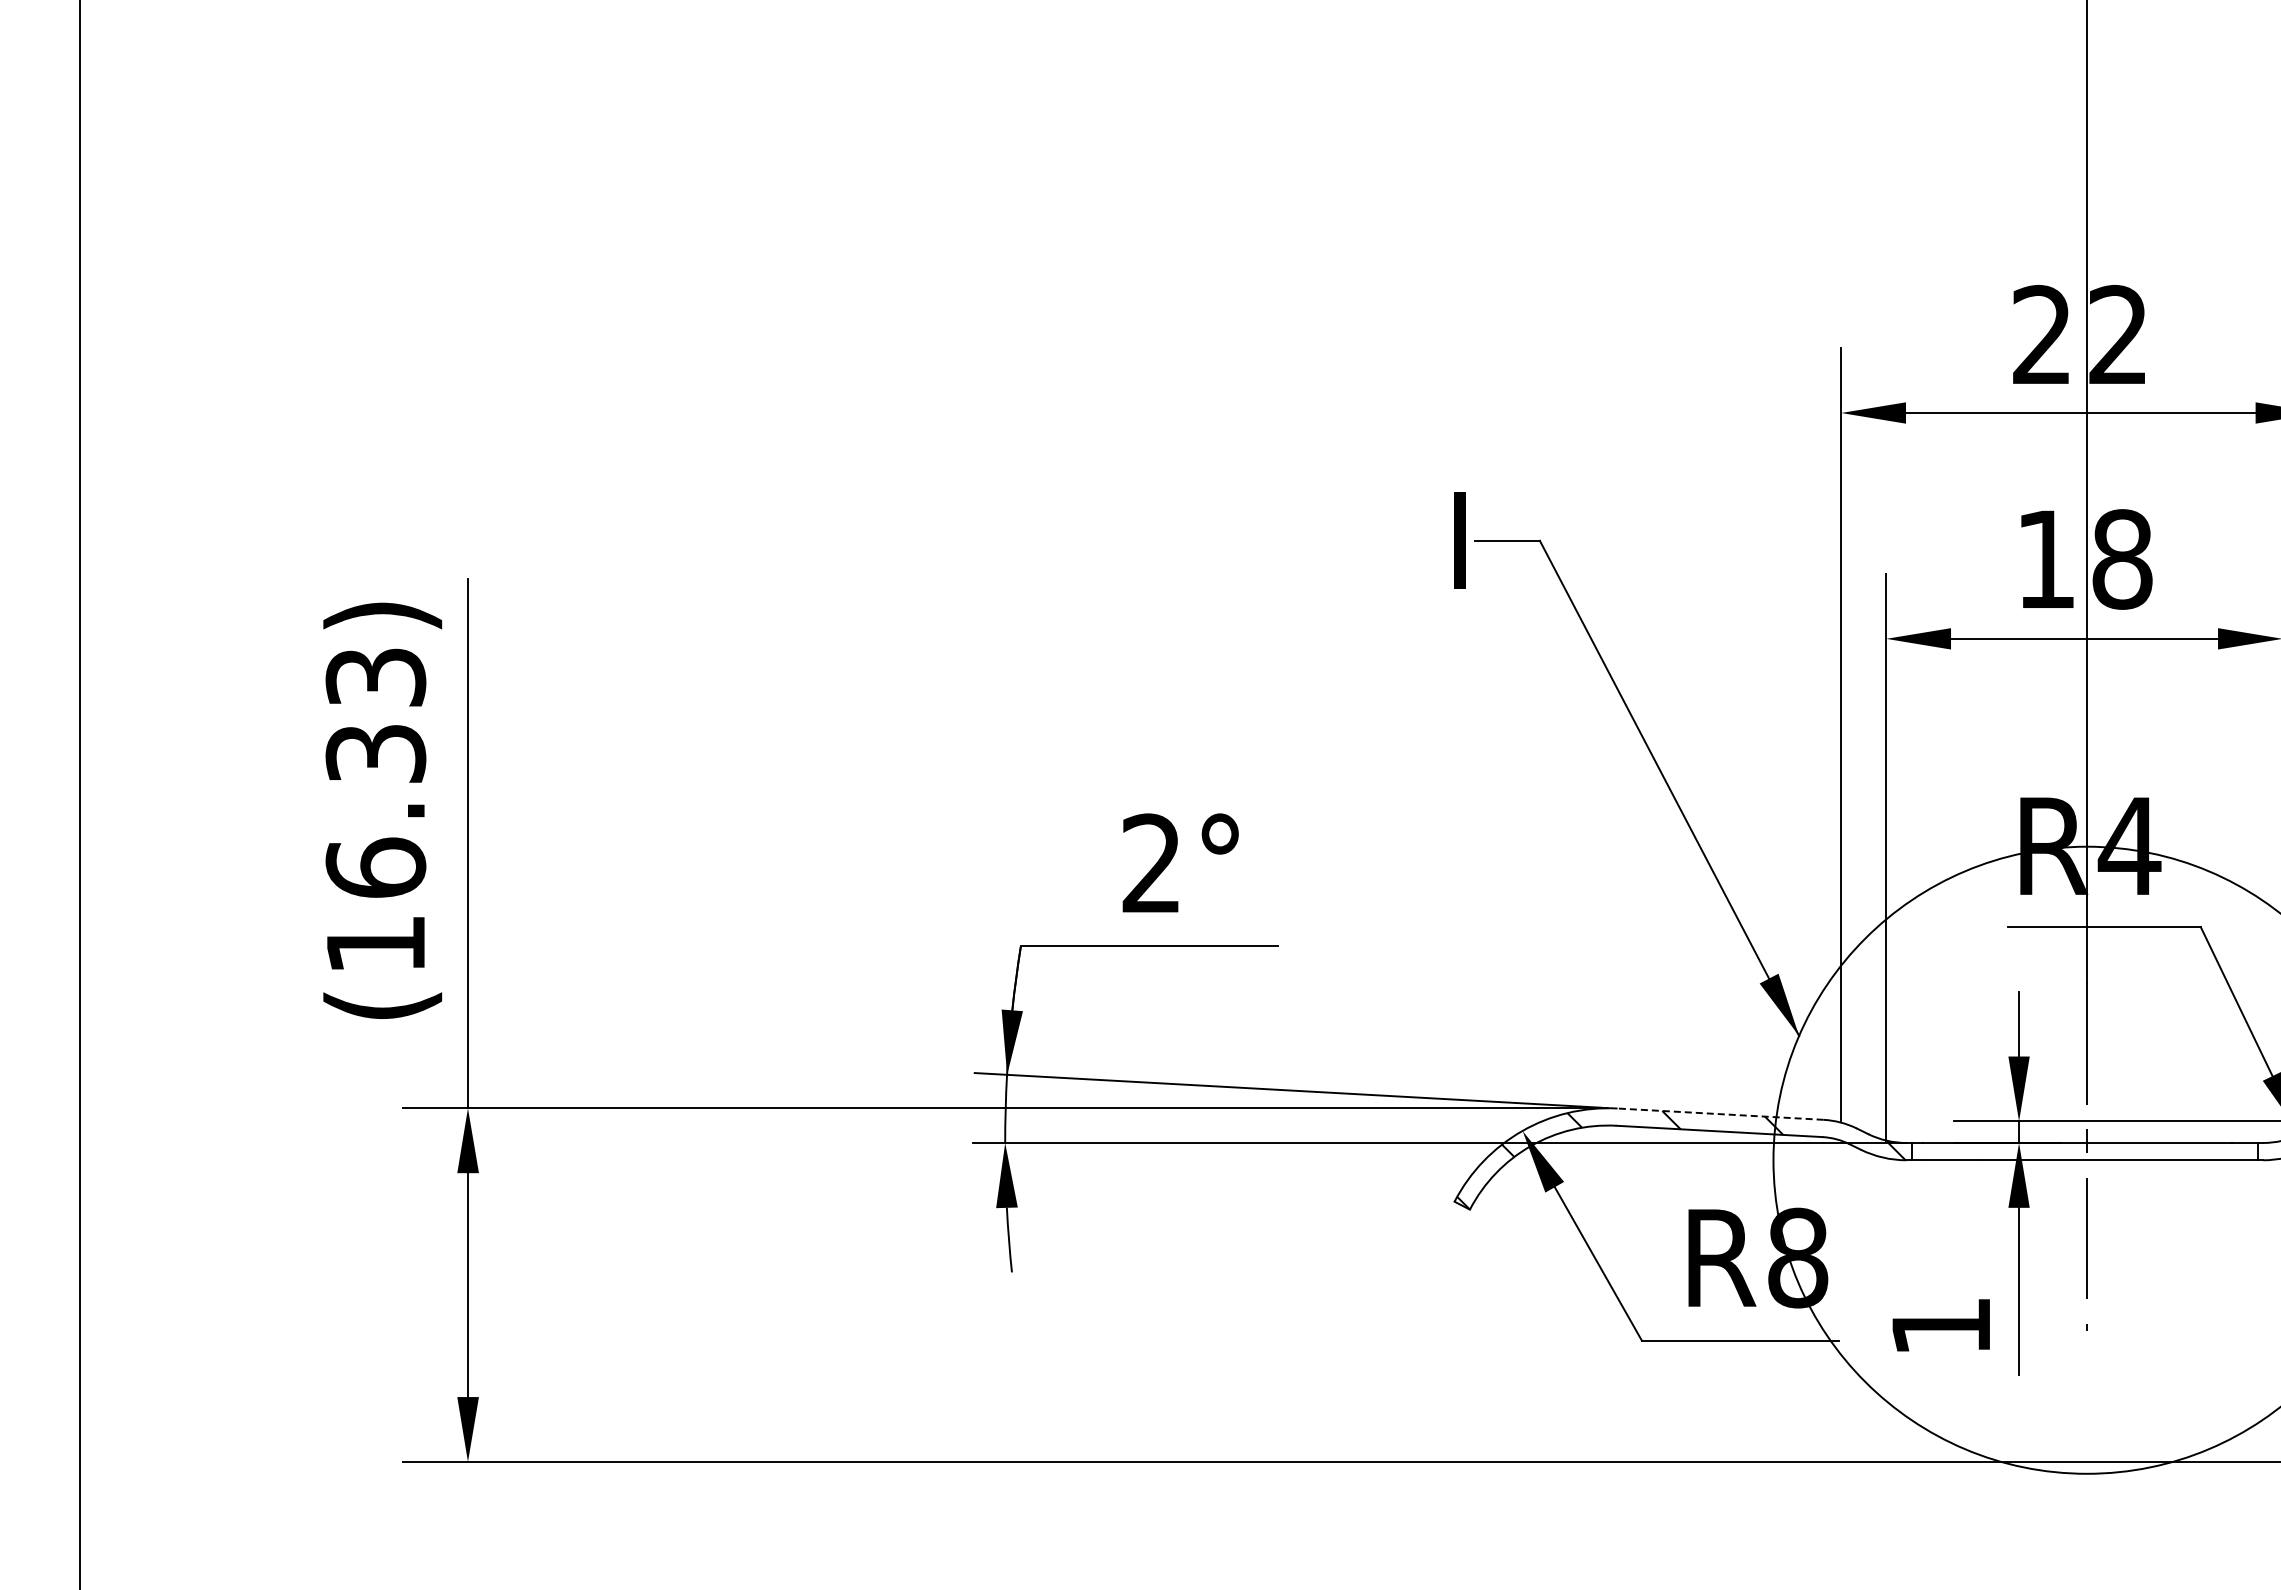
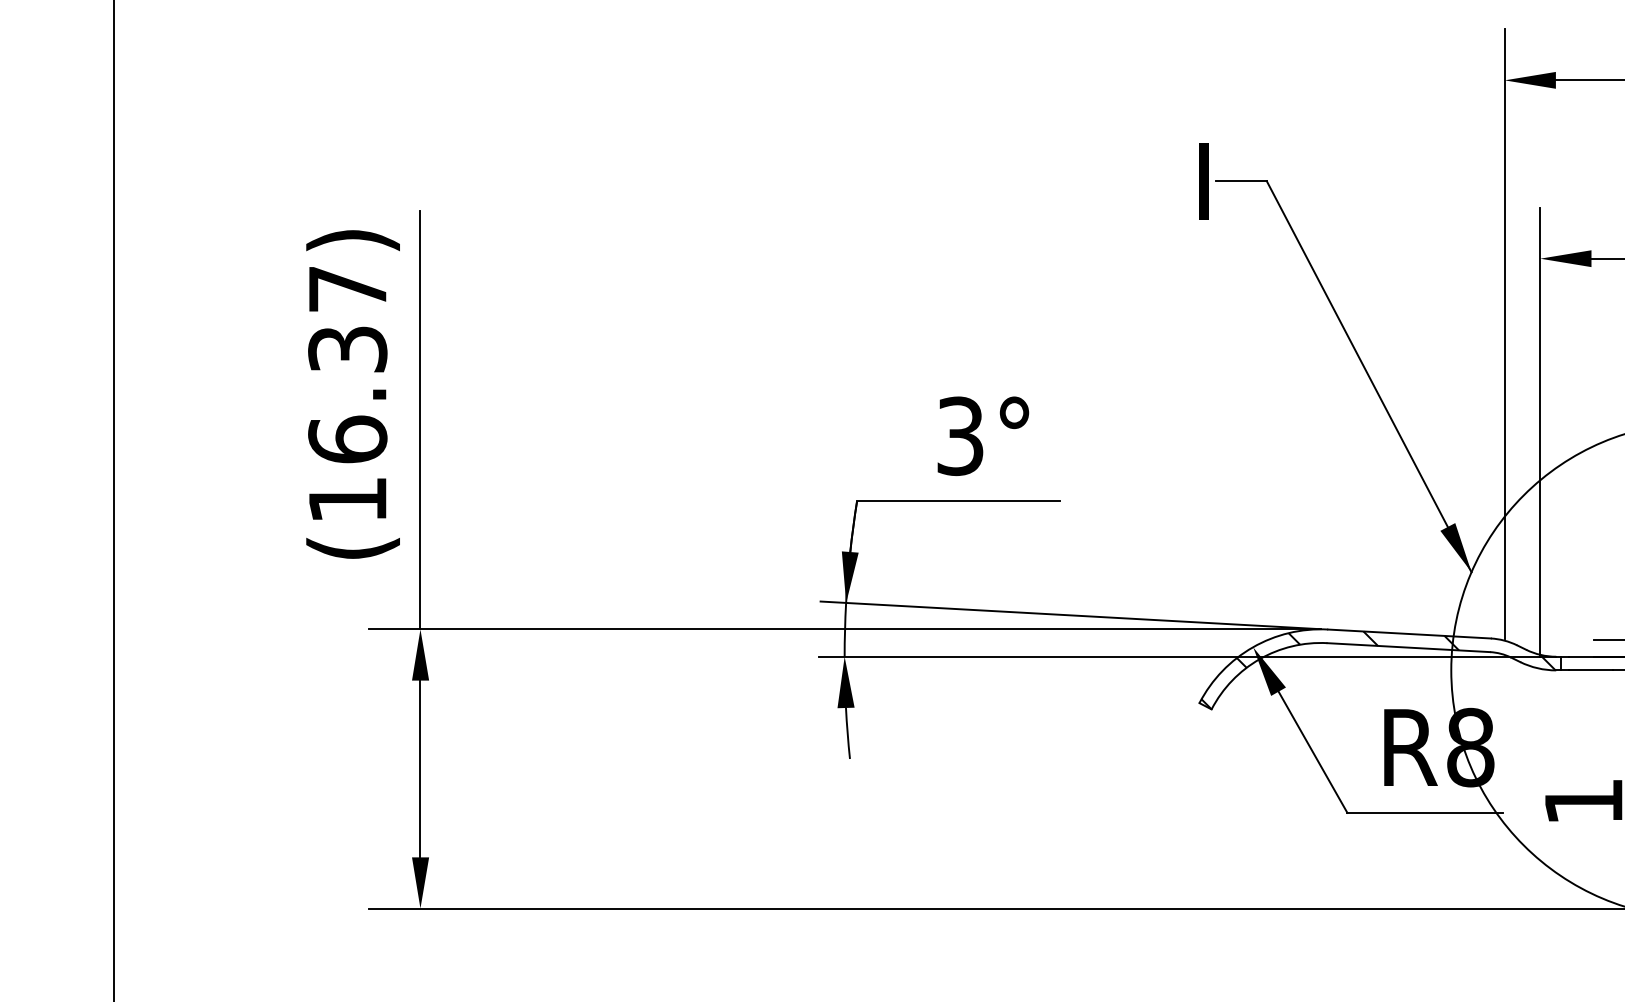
text: (375, 677) -> (347, 289), (16.33) -> (16.37)
text: (1151, 863) -> (960, 436), 2° -> 3°
line: (1720, 1114) -> (1409, 634), dashed -> solid

